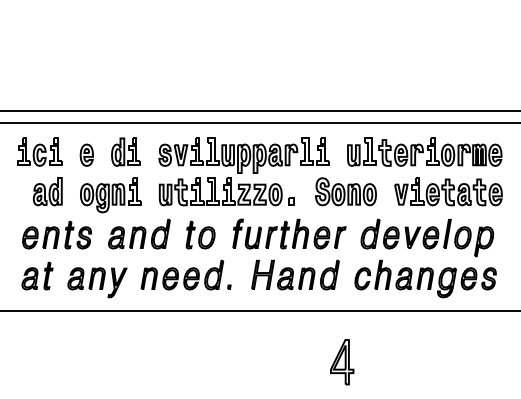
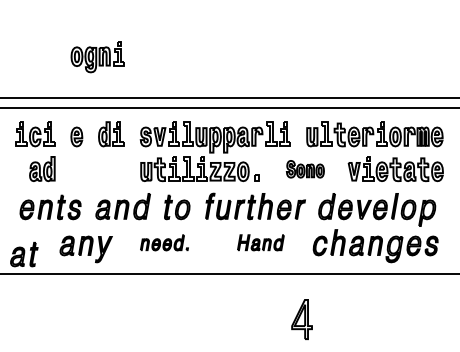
part: (346, 192) -> (305, 169), size x0.7
part: (110, 195) -> (97, 57), moved
part: (186, 274) -> (164, 242), size x0.6
part: (295, 274) -> (260, 242), size x0.6
part: (37, 276) -> (24, 254), moved

